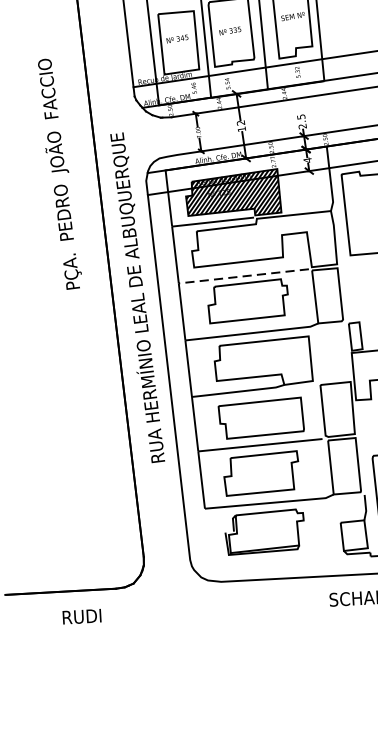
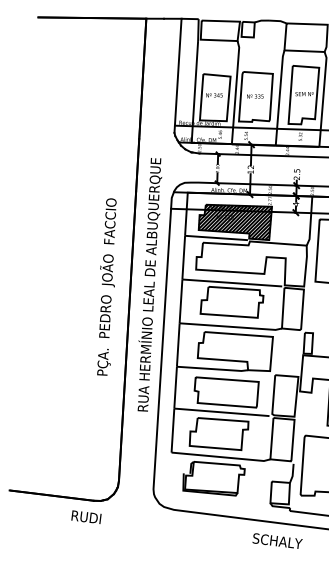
text: (58, 173) -> (106, 286), moved
line: (242, 275) -> (231, 282), dashed -> solid
text: (81, 615) -> (86, 516), moved

